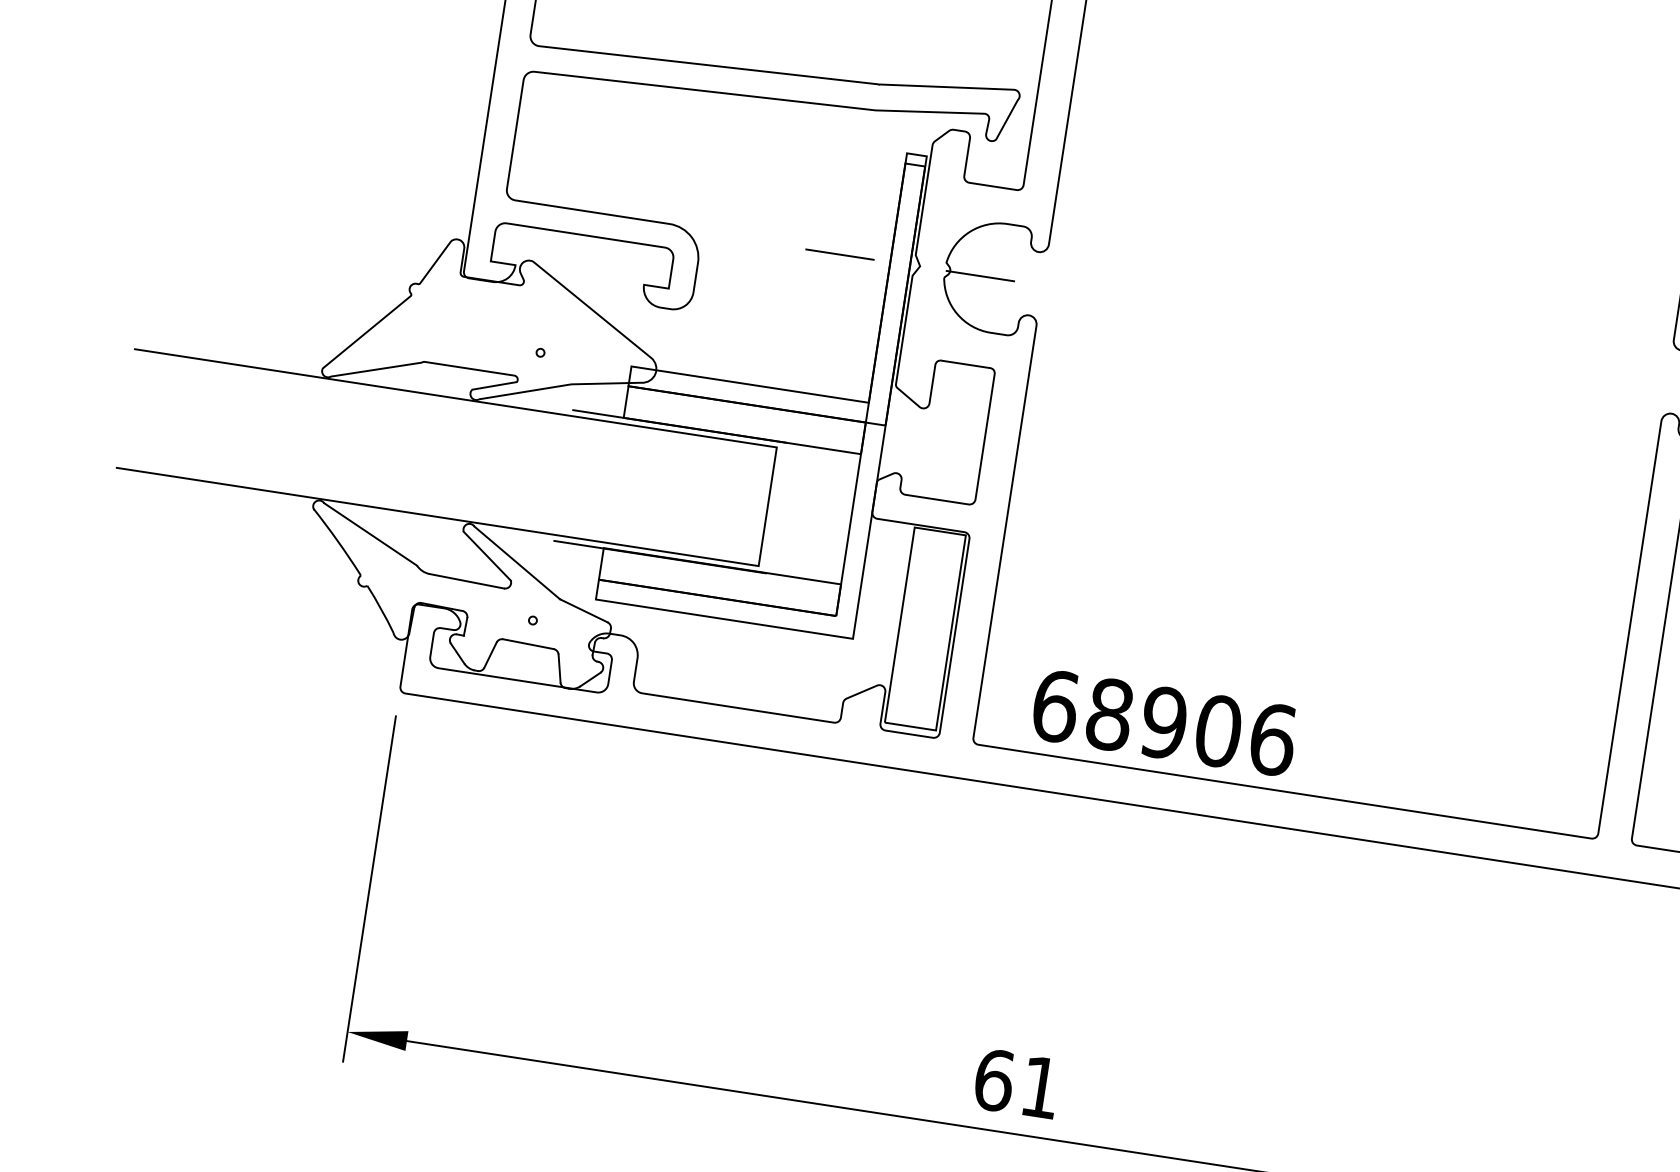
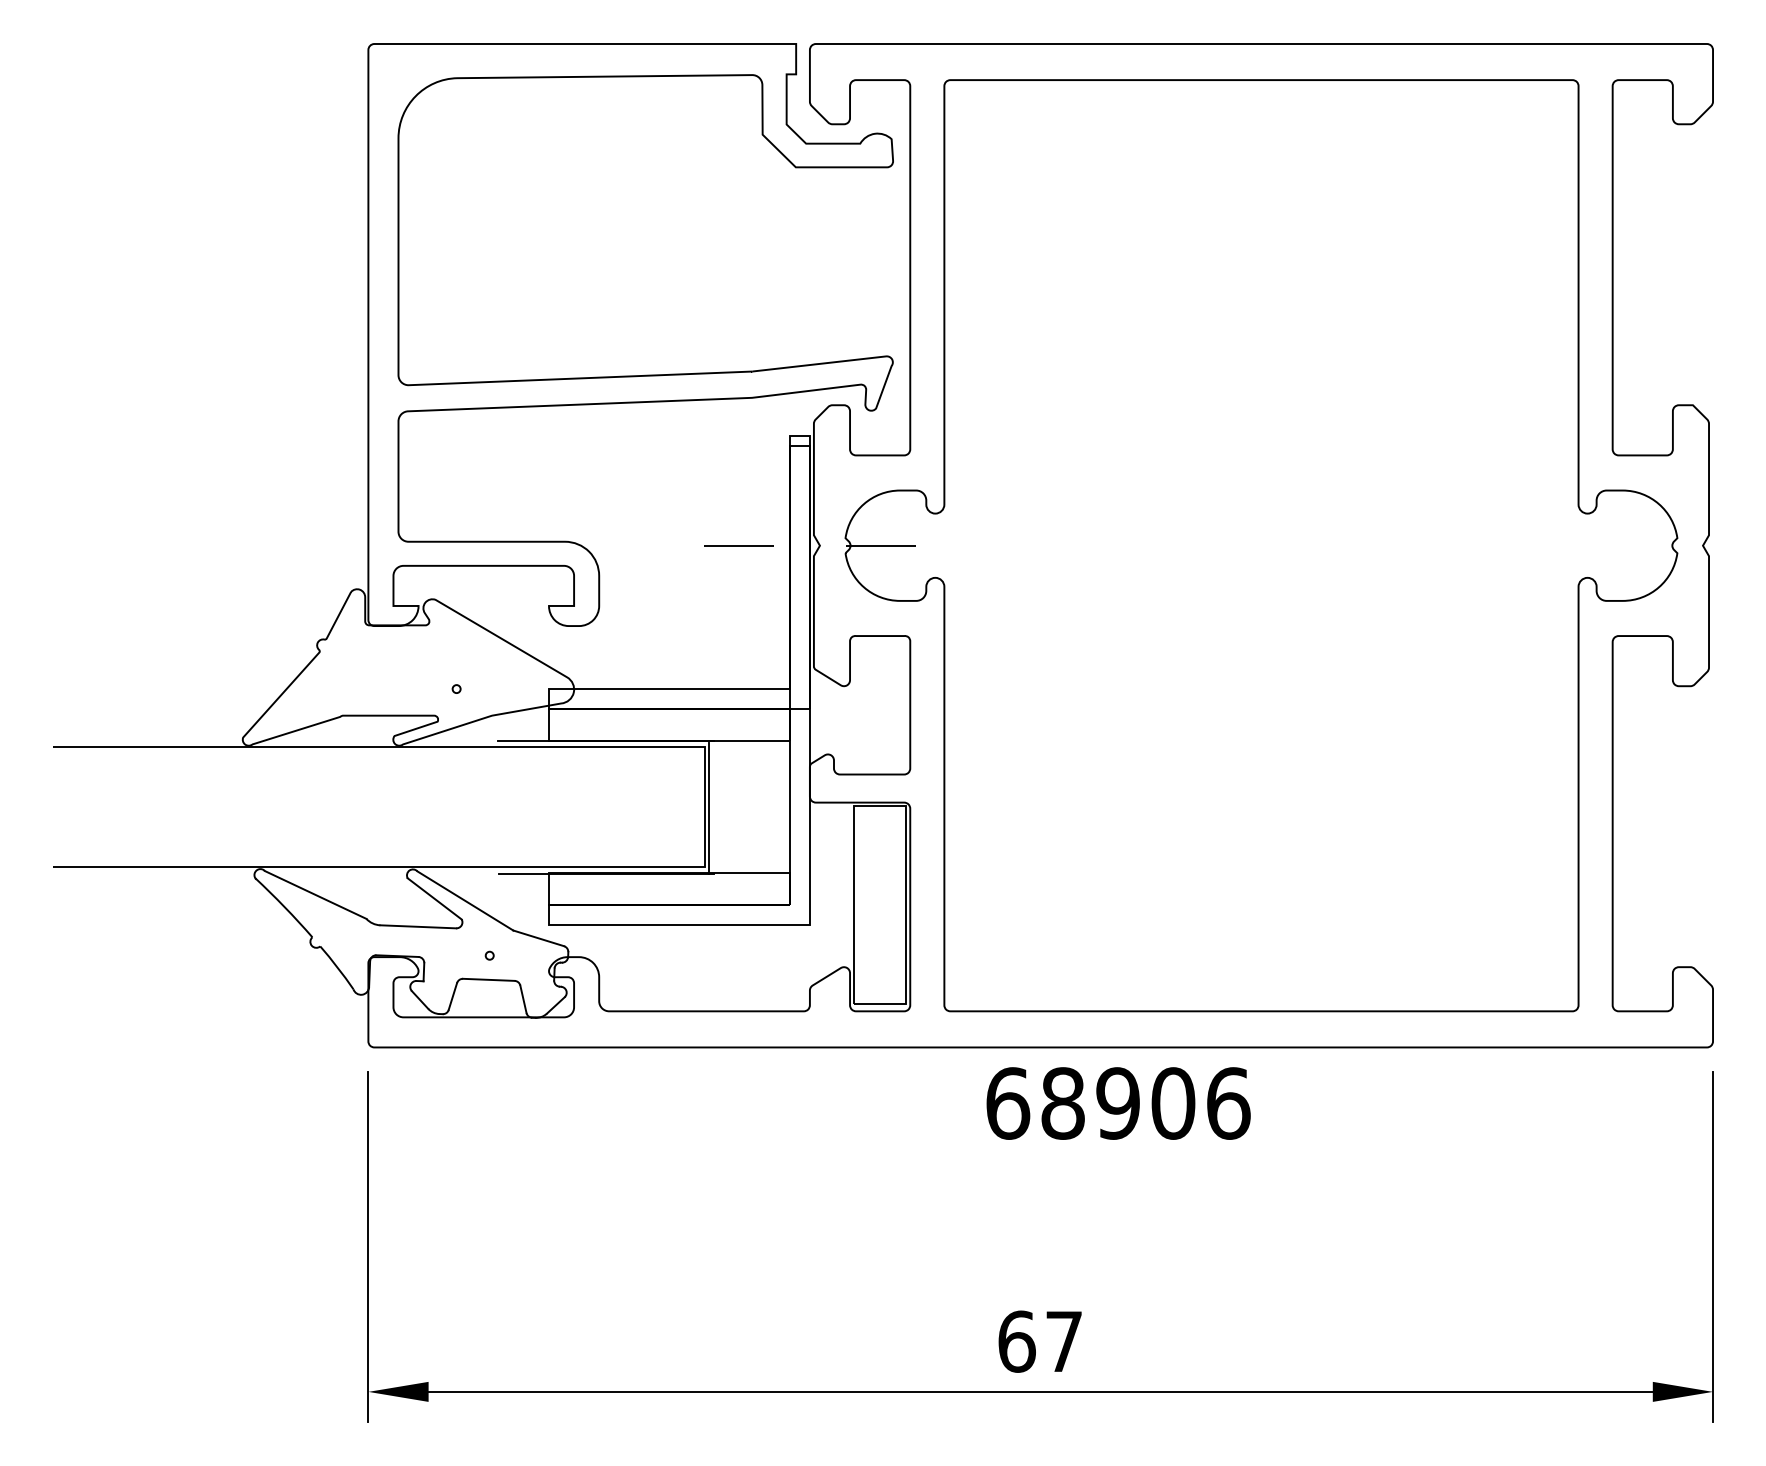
line: (771, 508) -> (709, 808), added
text: (1164, 722) -> (1118, 1103), moved
text: (1040, 1087) -> (1063, 1341), 61 -> 67

